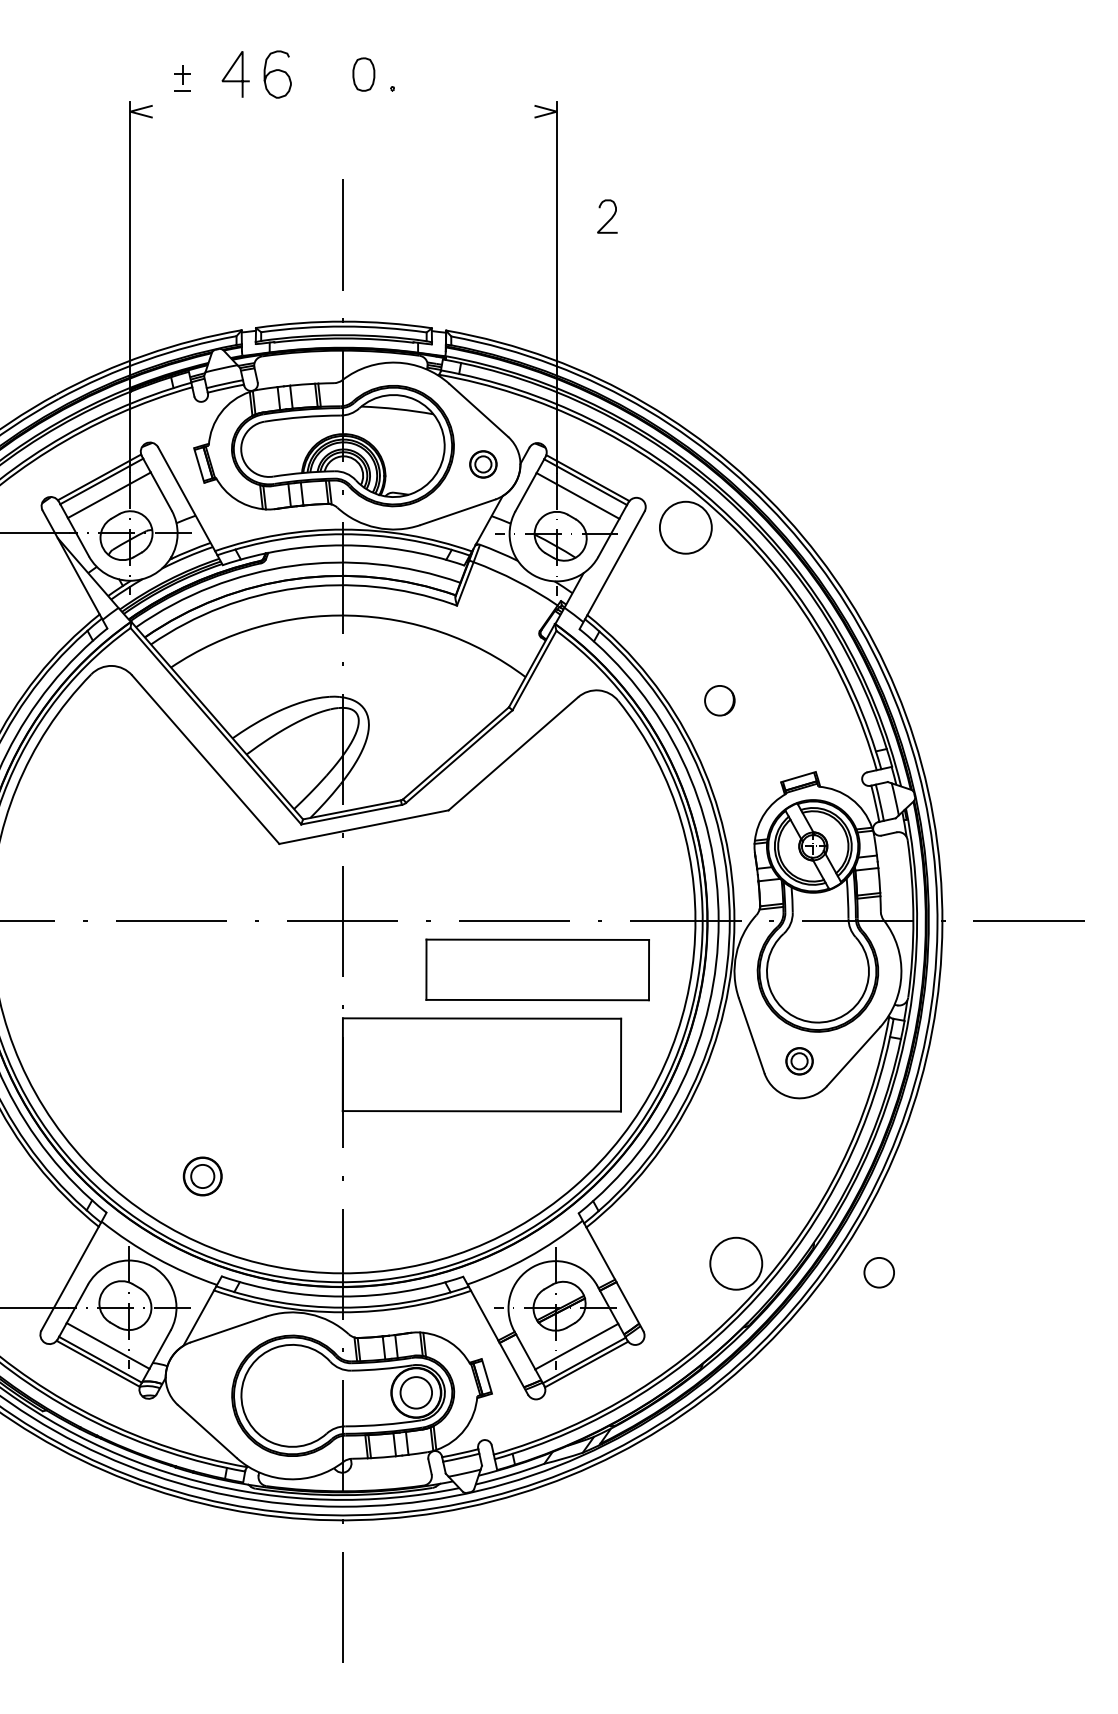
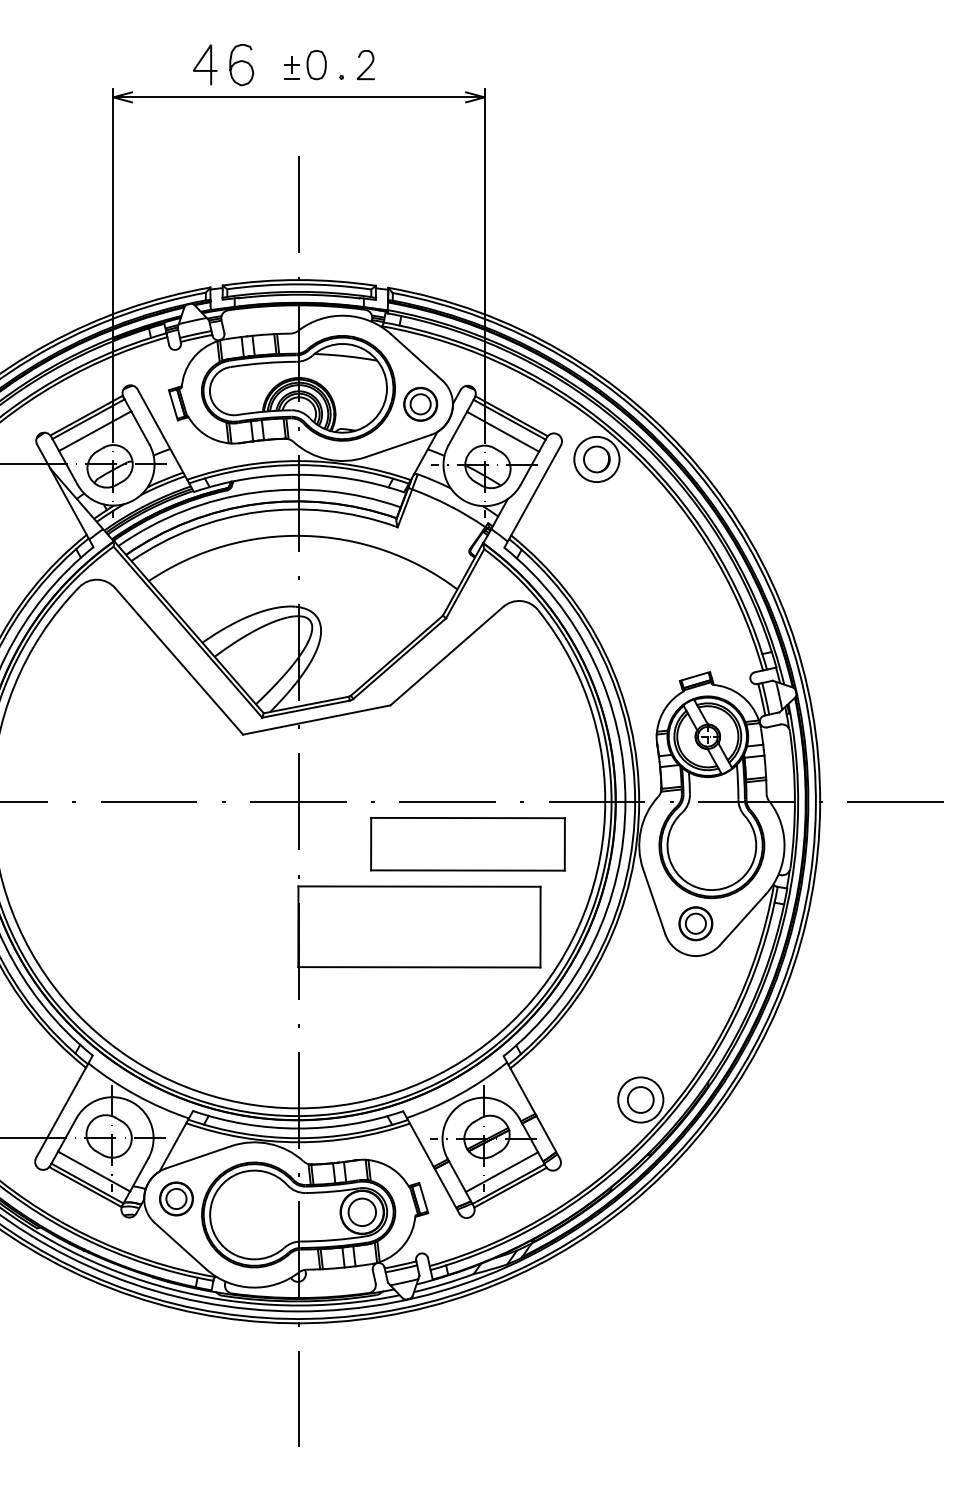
part: (182, 78) -> (291, 68), moved
line: (343, 111) -> (298, 97), added
curve: (610, 218) -> (368, 66), moved
part: (483, 464) -> (420, 404), size x1.43
circle: (719, 700) -> (596, 459), moved
part: (799, 1061) -> (695, 923), size x1.43
part: (202, 1176) -> (176, 1198), moved
circle: (878, 1272) -> (640, 1099), moved

